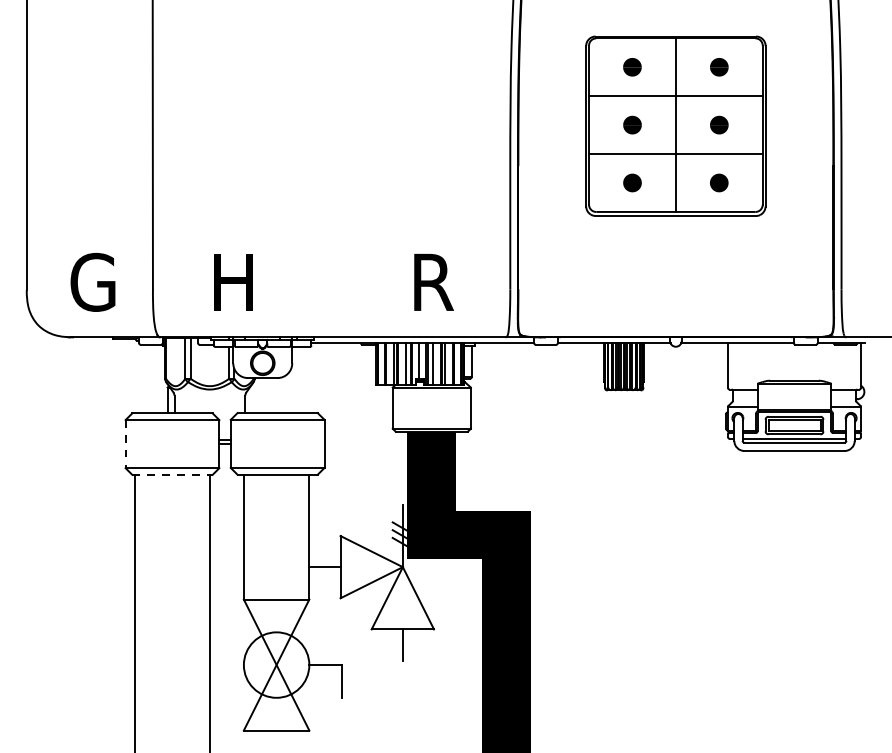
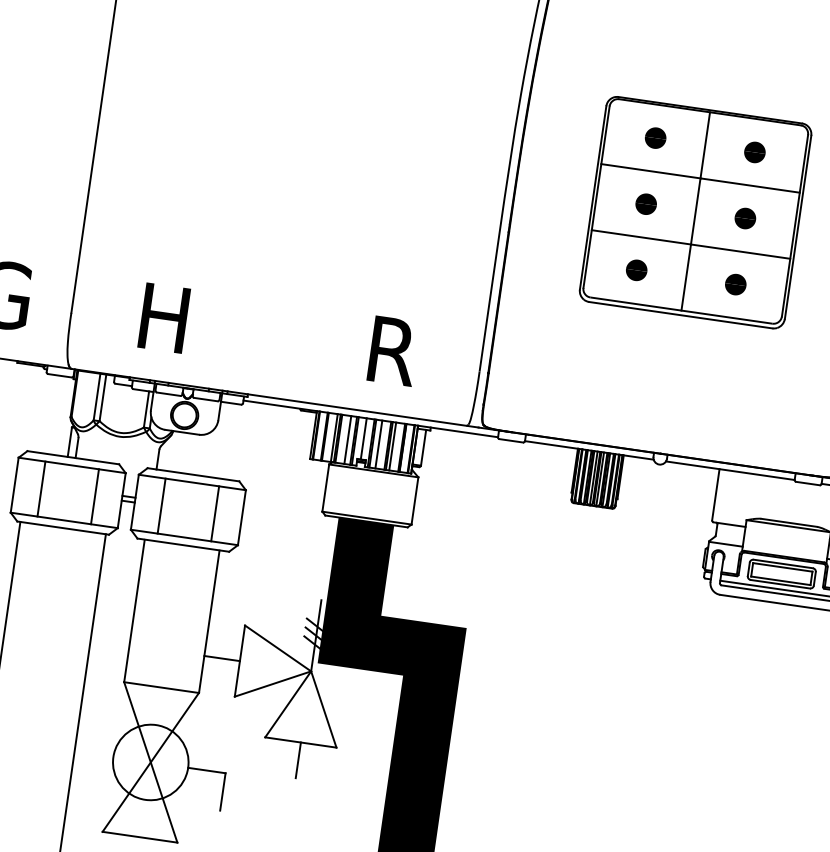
line: (254, 443) -> (162, 505), added
line: (301, 443) -> (215, 513), added
line: (125, 444) -> (14, 485), dashed -> solid
line: (149, 444) -> (41, 489), added
line: (195, 444) -> (94, 497), added
line: (172, 474) -> (63, 527), dashed -> solid

